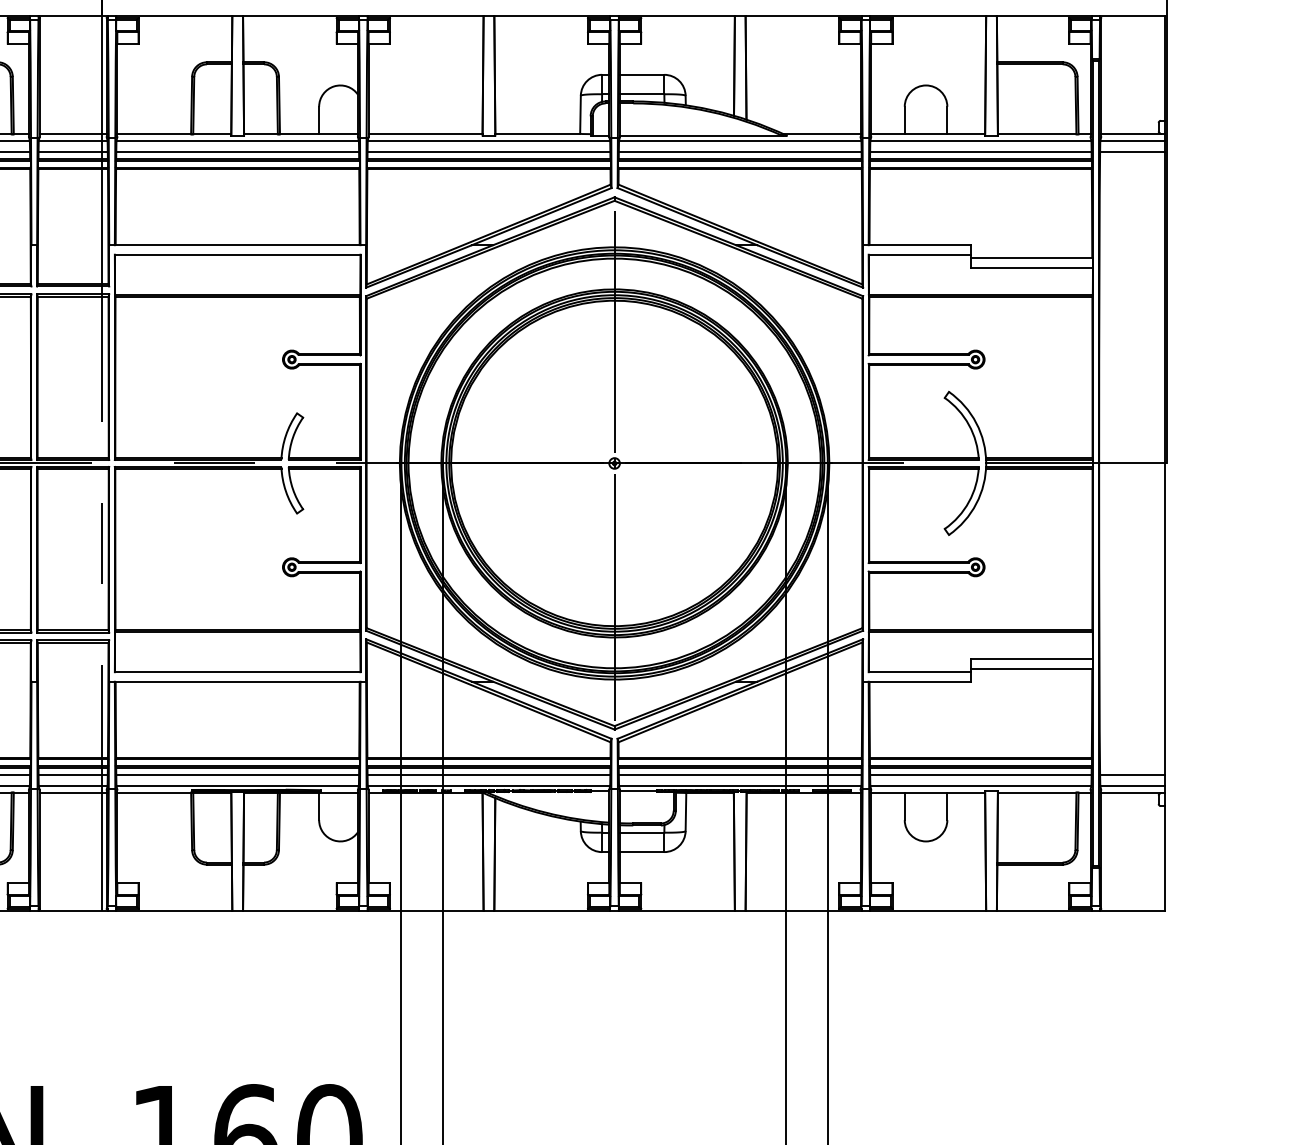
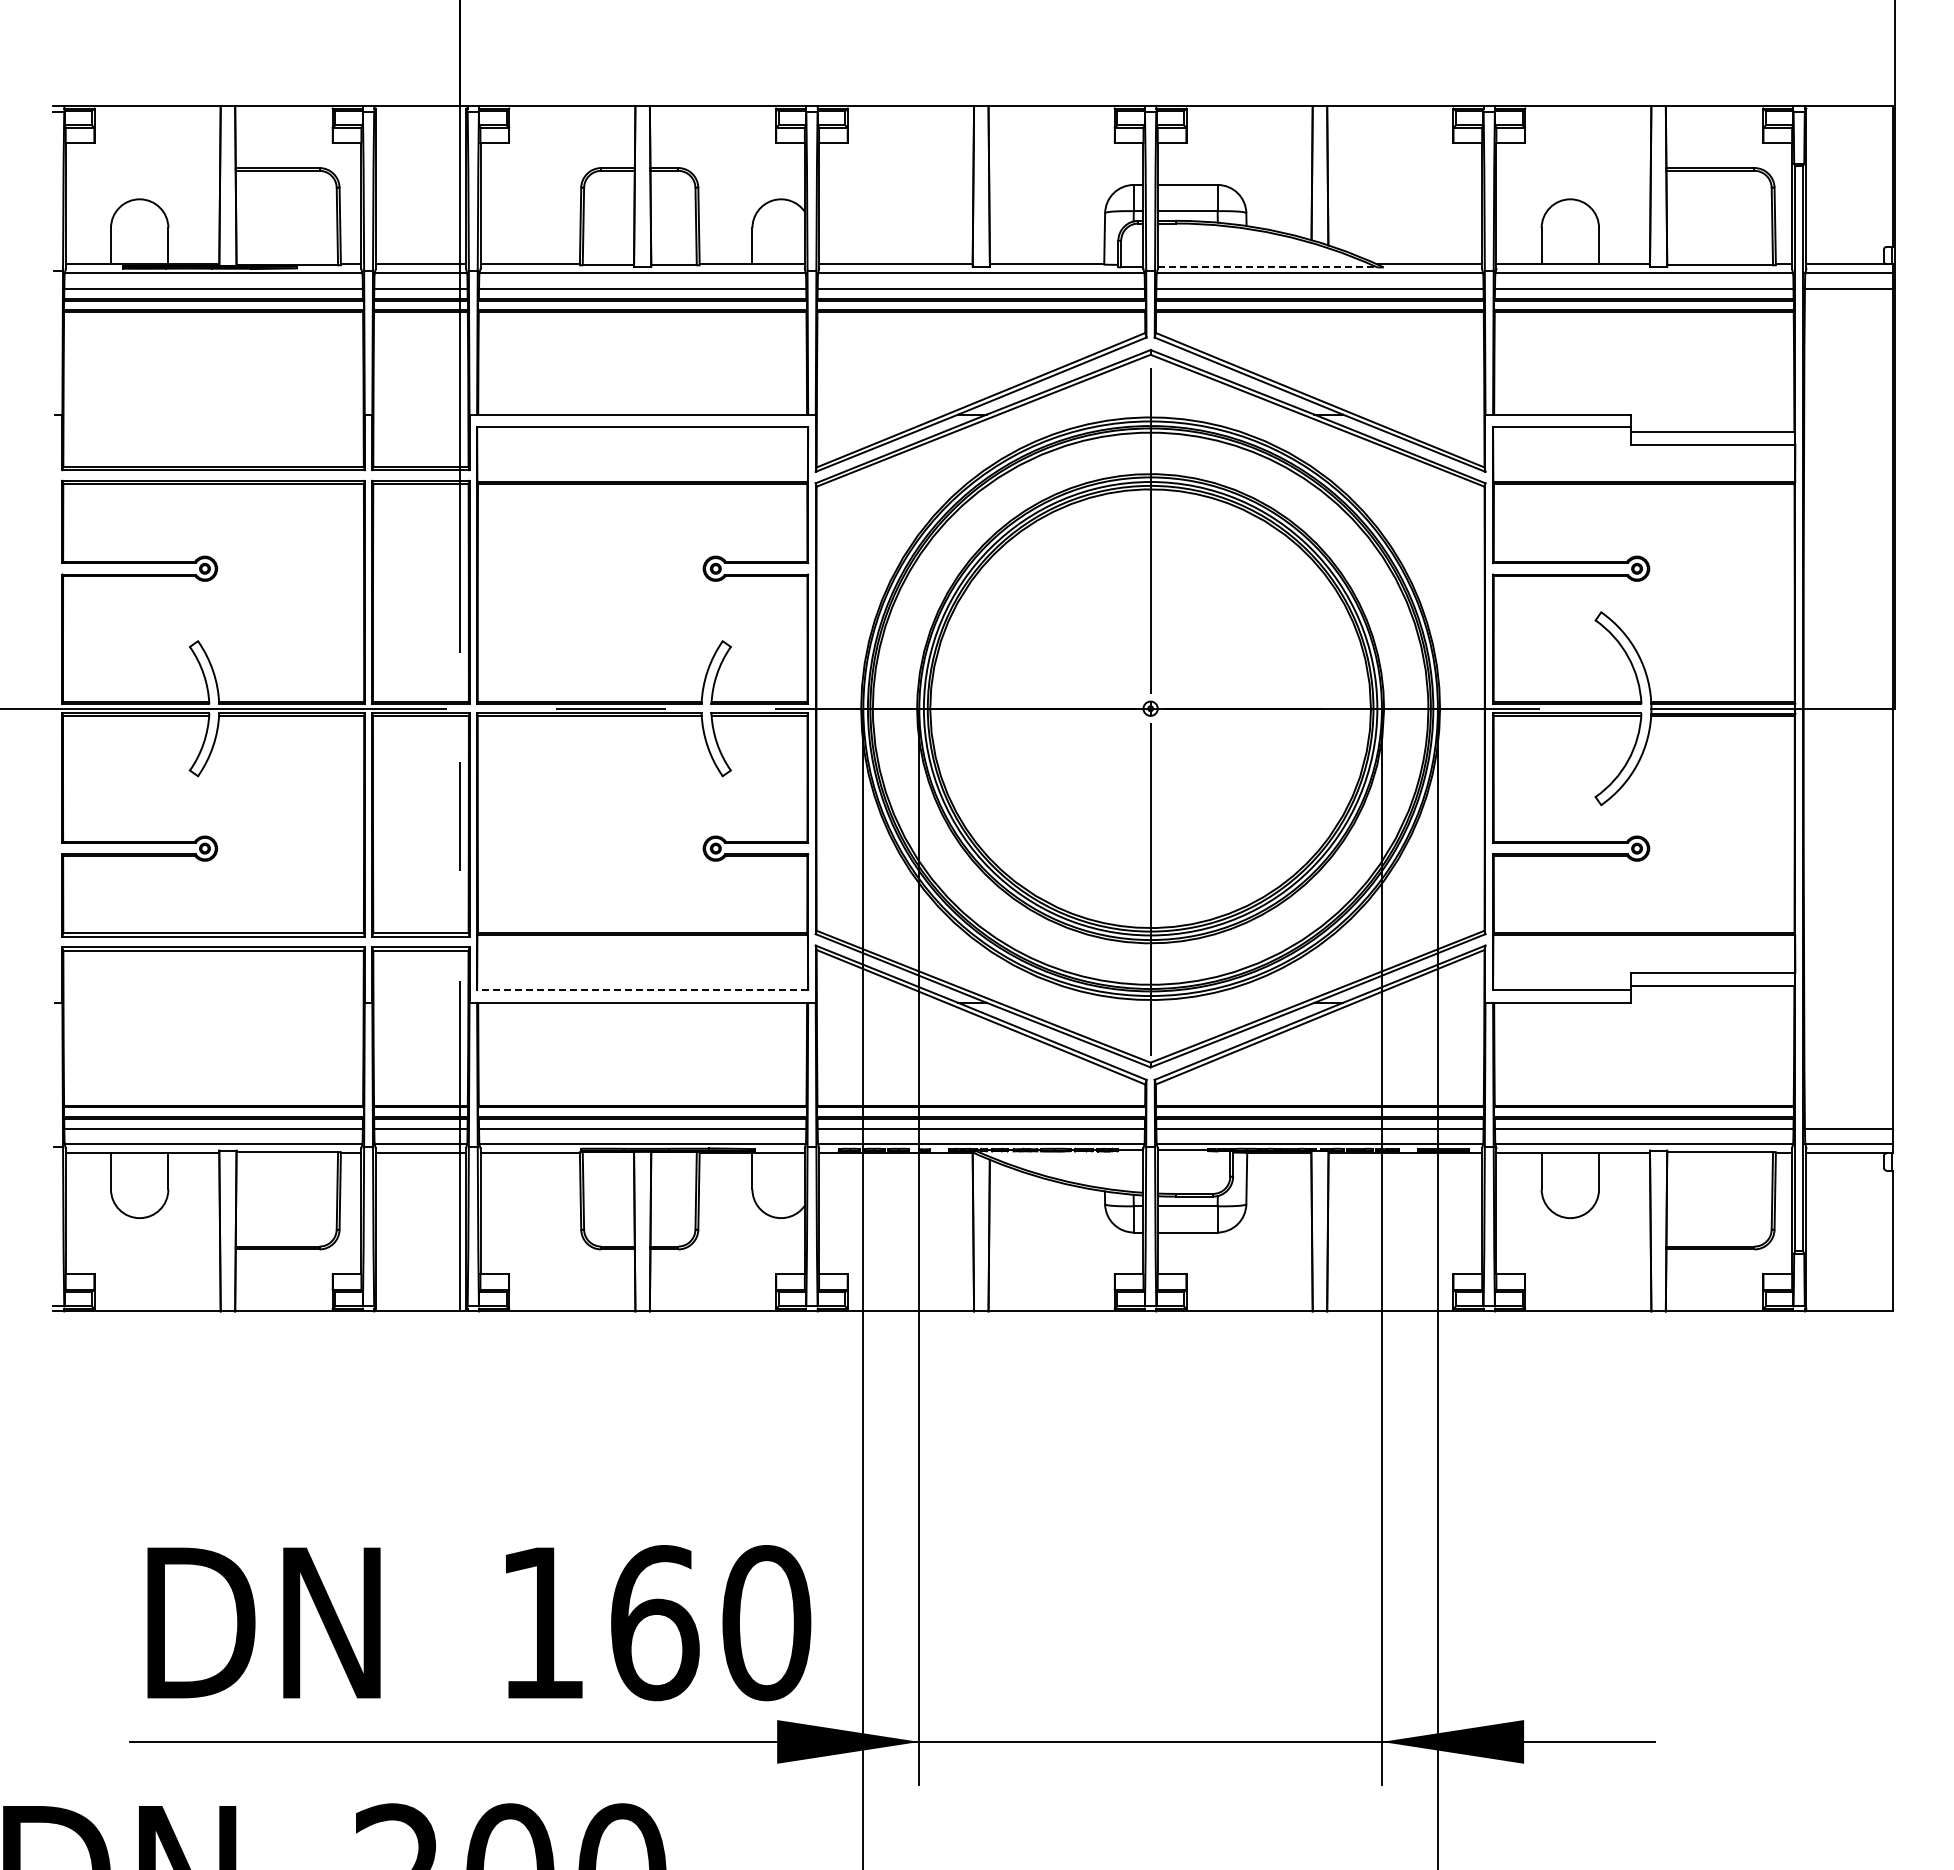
line: (701, 136) -> (1267, 267), solid -> dashed
line: (237, 672) -> (642, 990), solid -> dashed

